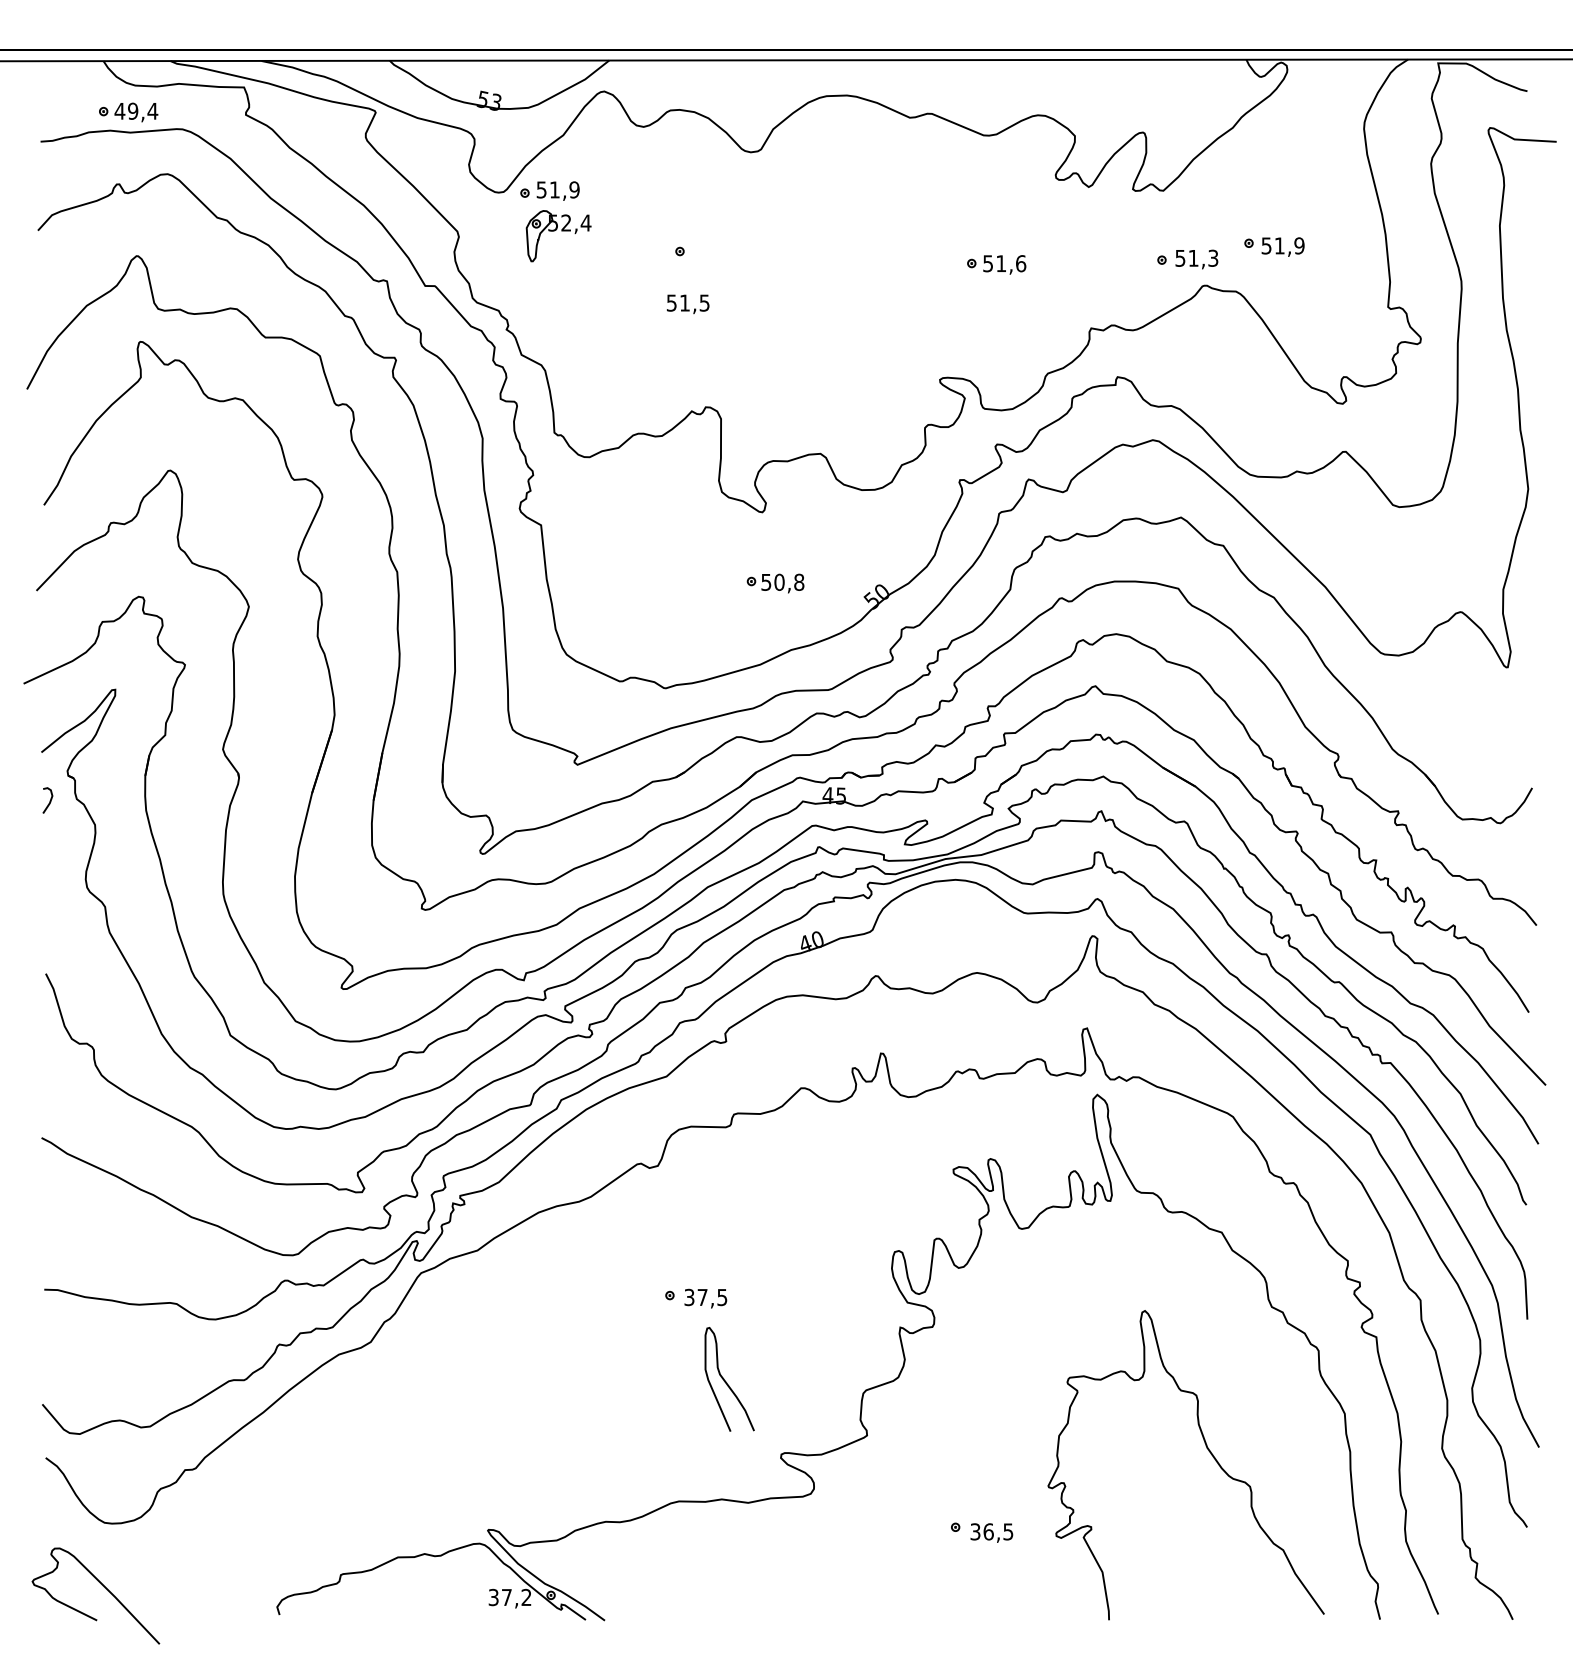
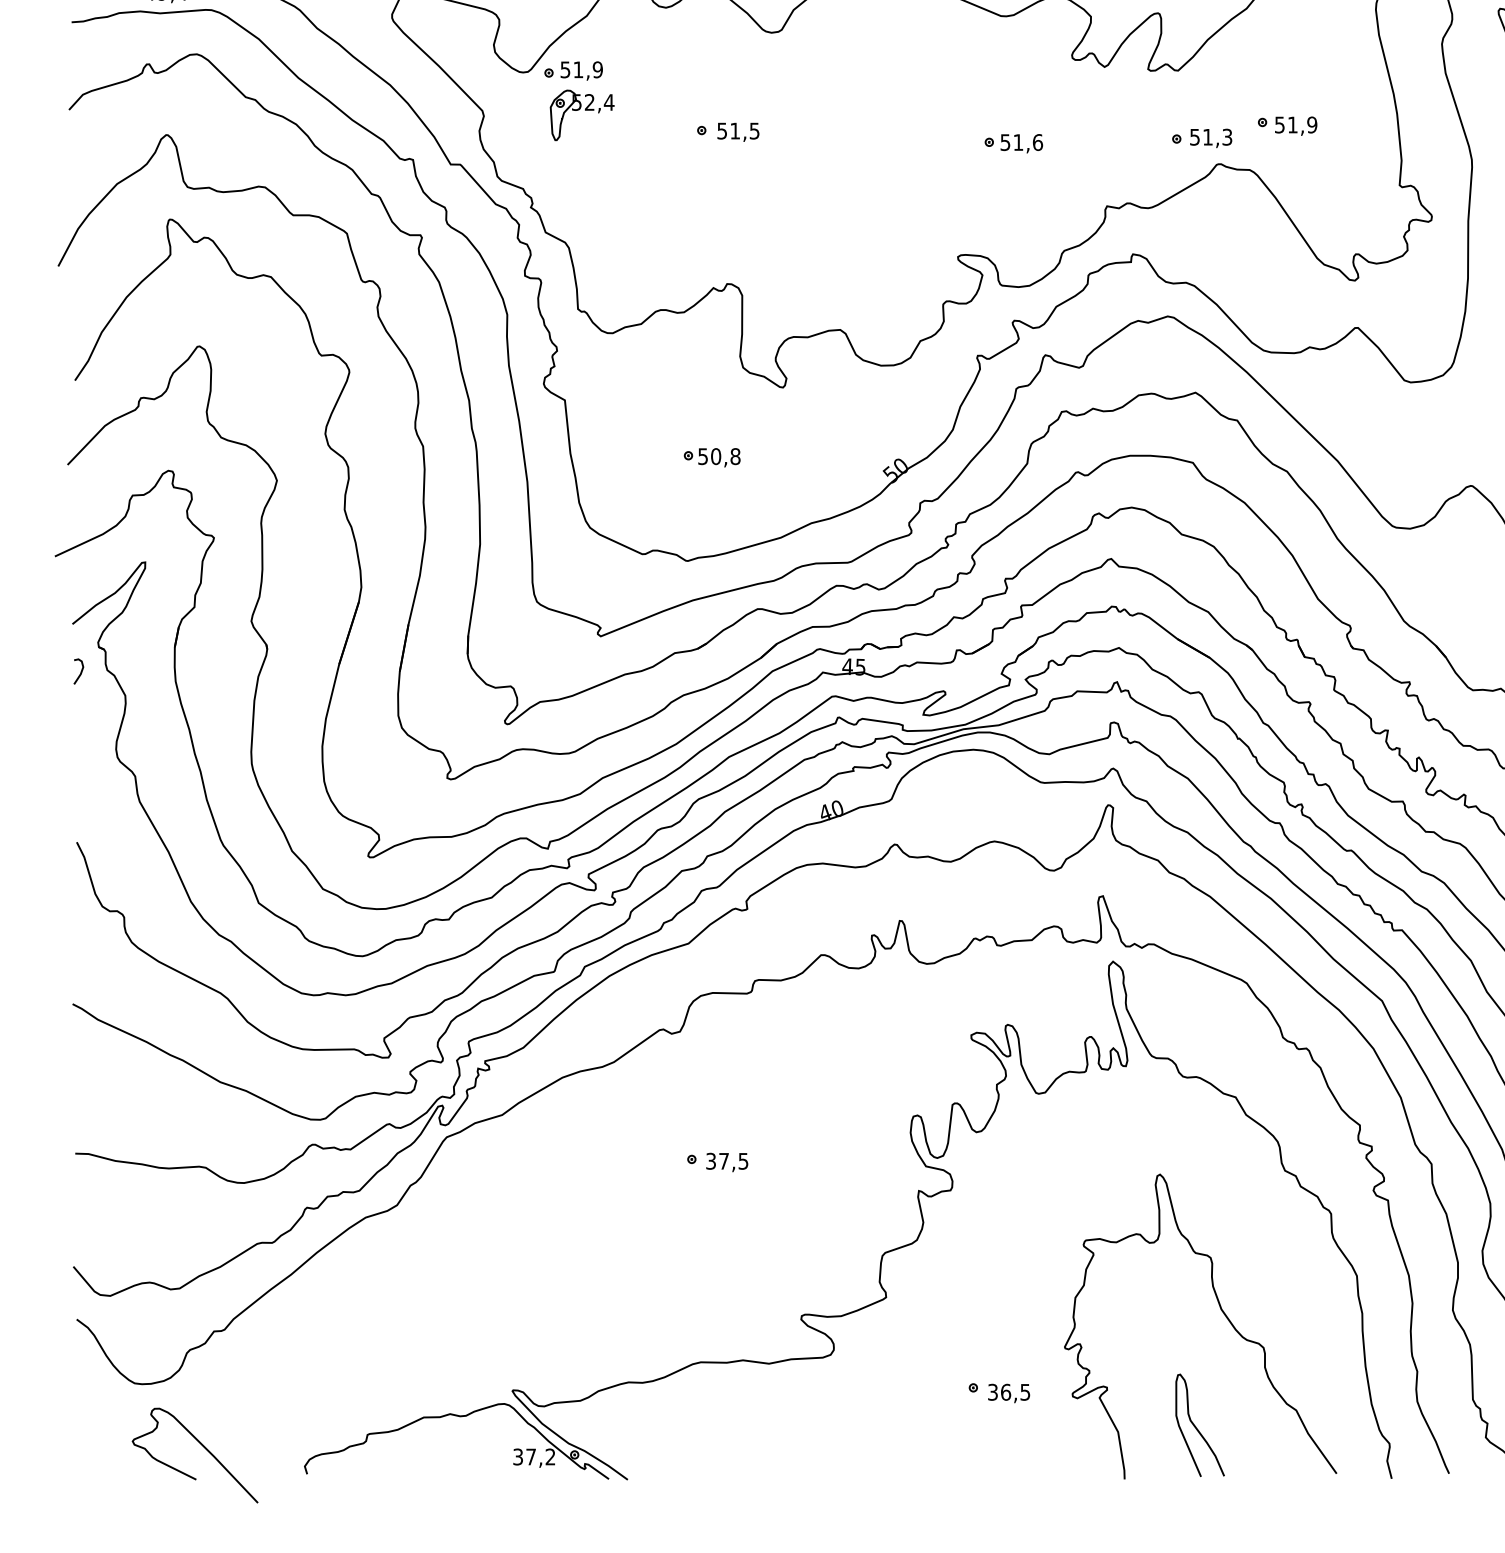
text: (688, 304) -> (738, 132), moved
part: (775, 583) -> (712, 457), moved
curve: (726, 1381) -> (1196, 1427), moved
curve: (103, 1586) -> (202, 1446), moved

